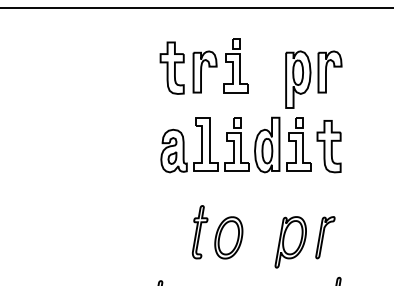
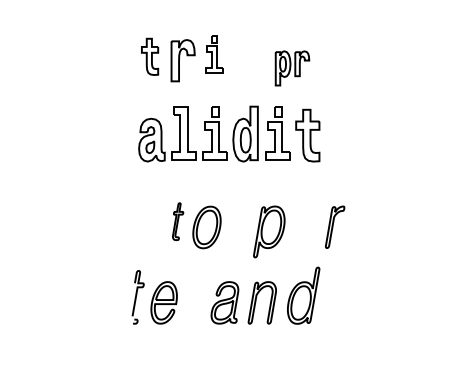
part: (235, 65) -> (213, 54), size x0.7
part: (171, 67) -> (149, 56), size x0.7
part: (313, 79) -> (292, 68), size x0.6
part: (199, 231) -> (177, 221), size x0.7
part: (325, 236) -> (335, 226), moved

